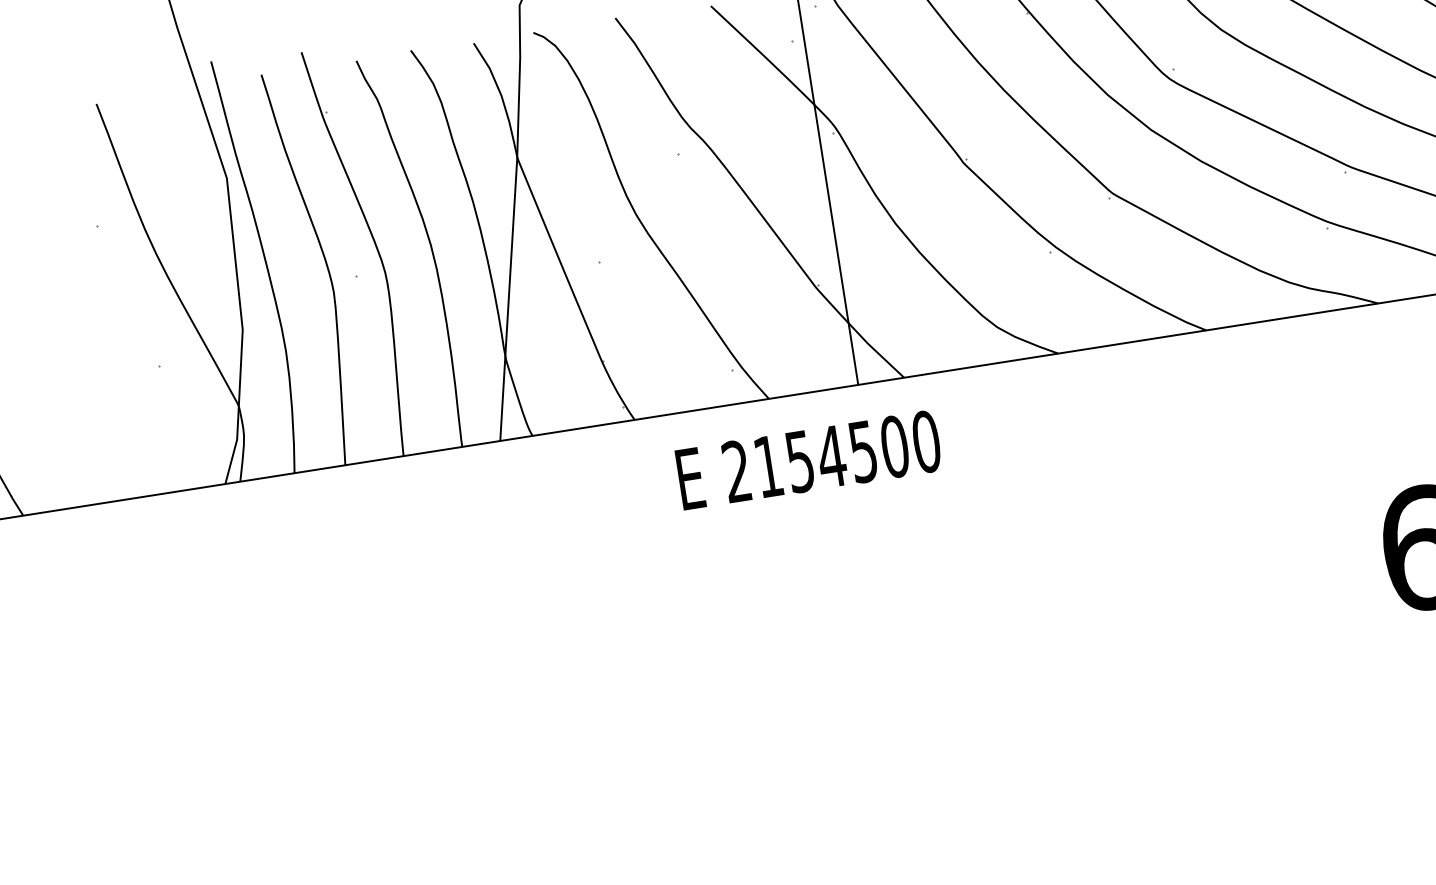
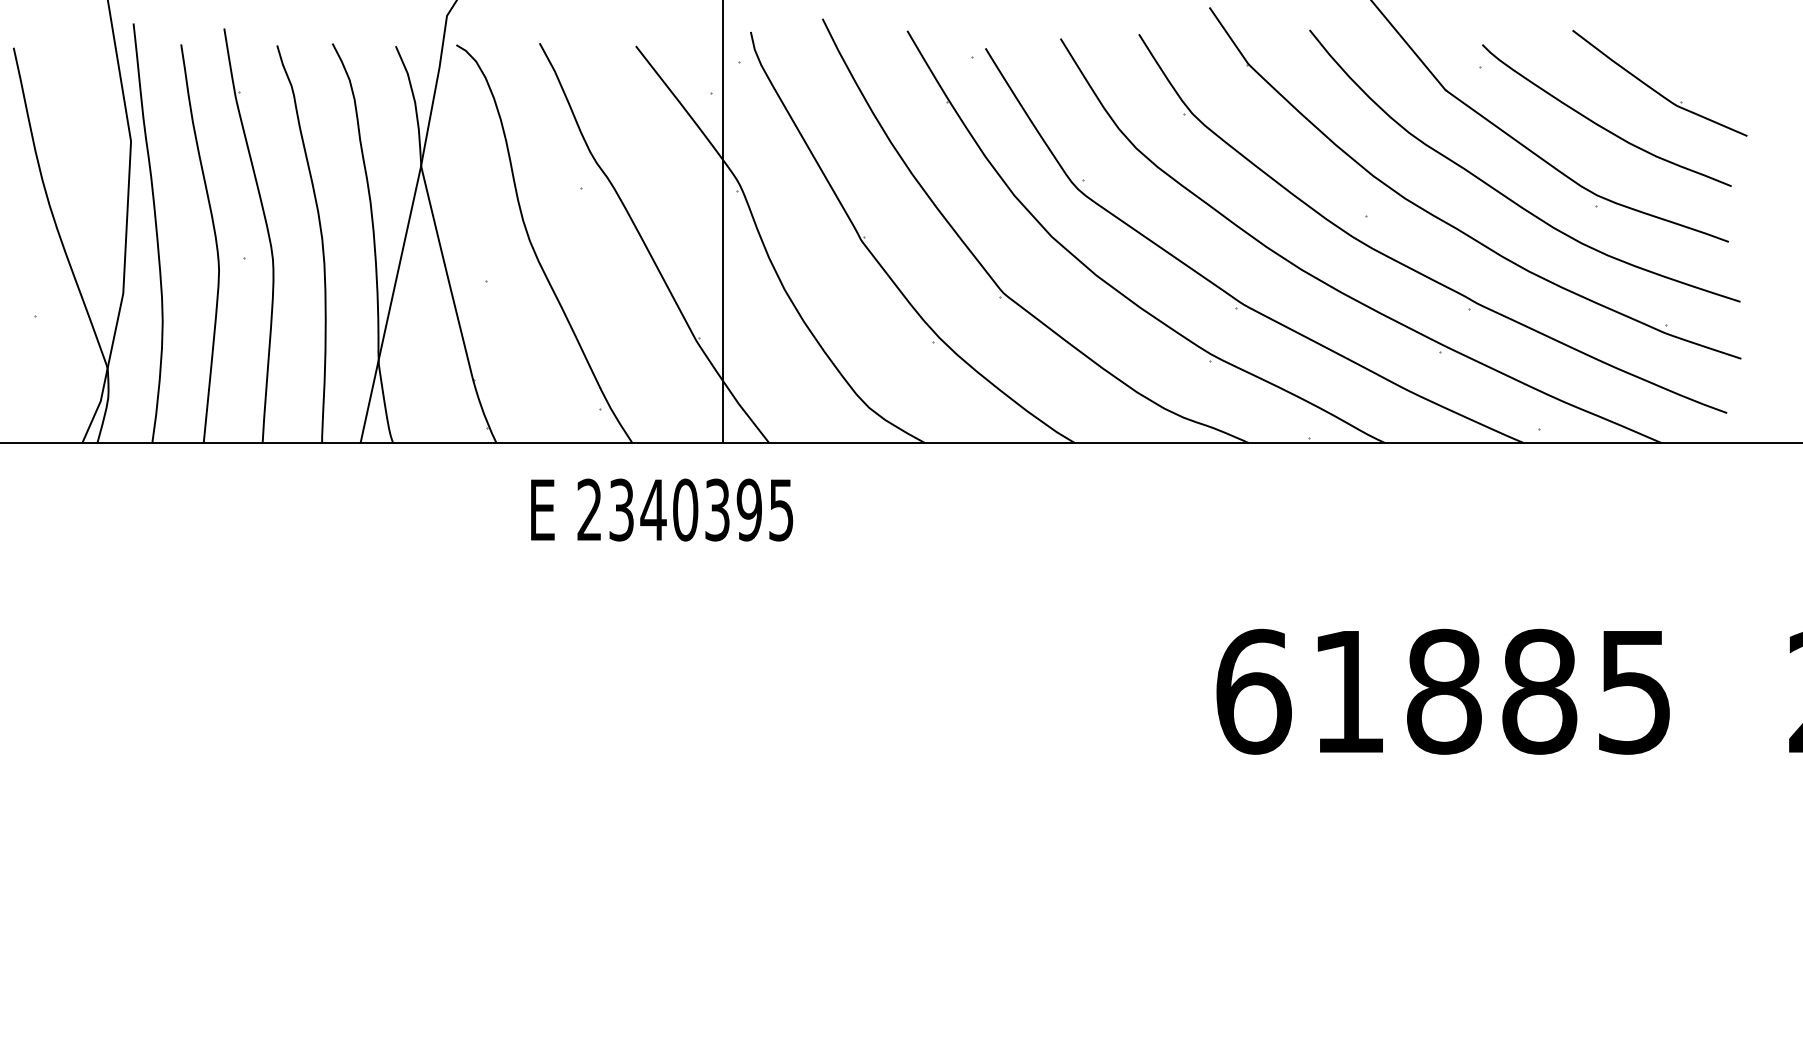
text: (847, 453) -> (701, 509), 2154500 -> 2340395

